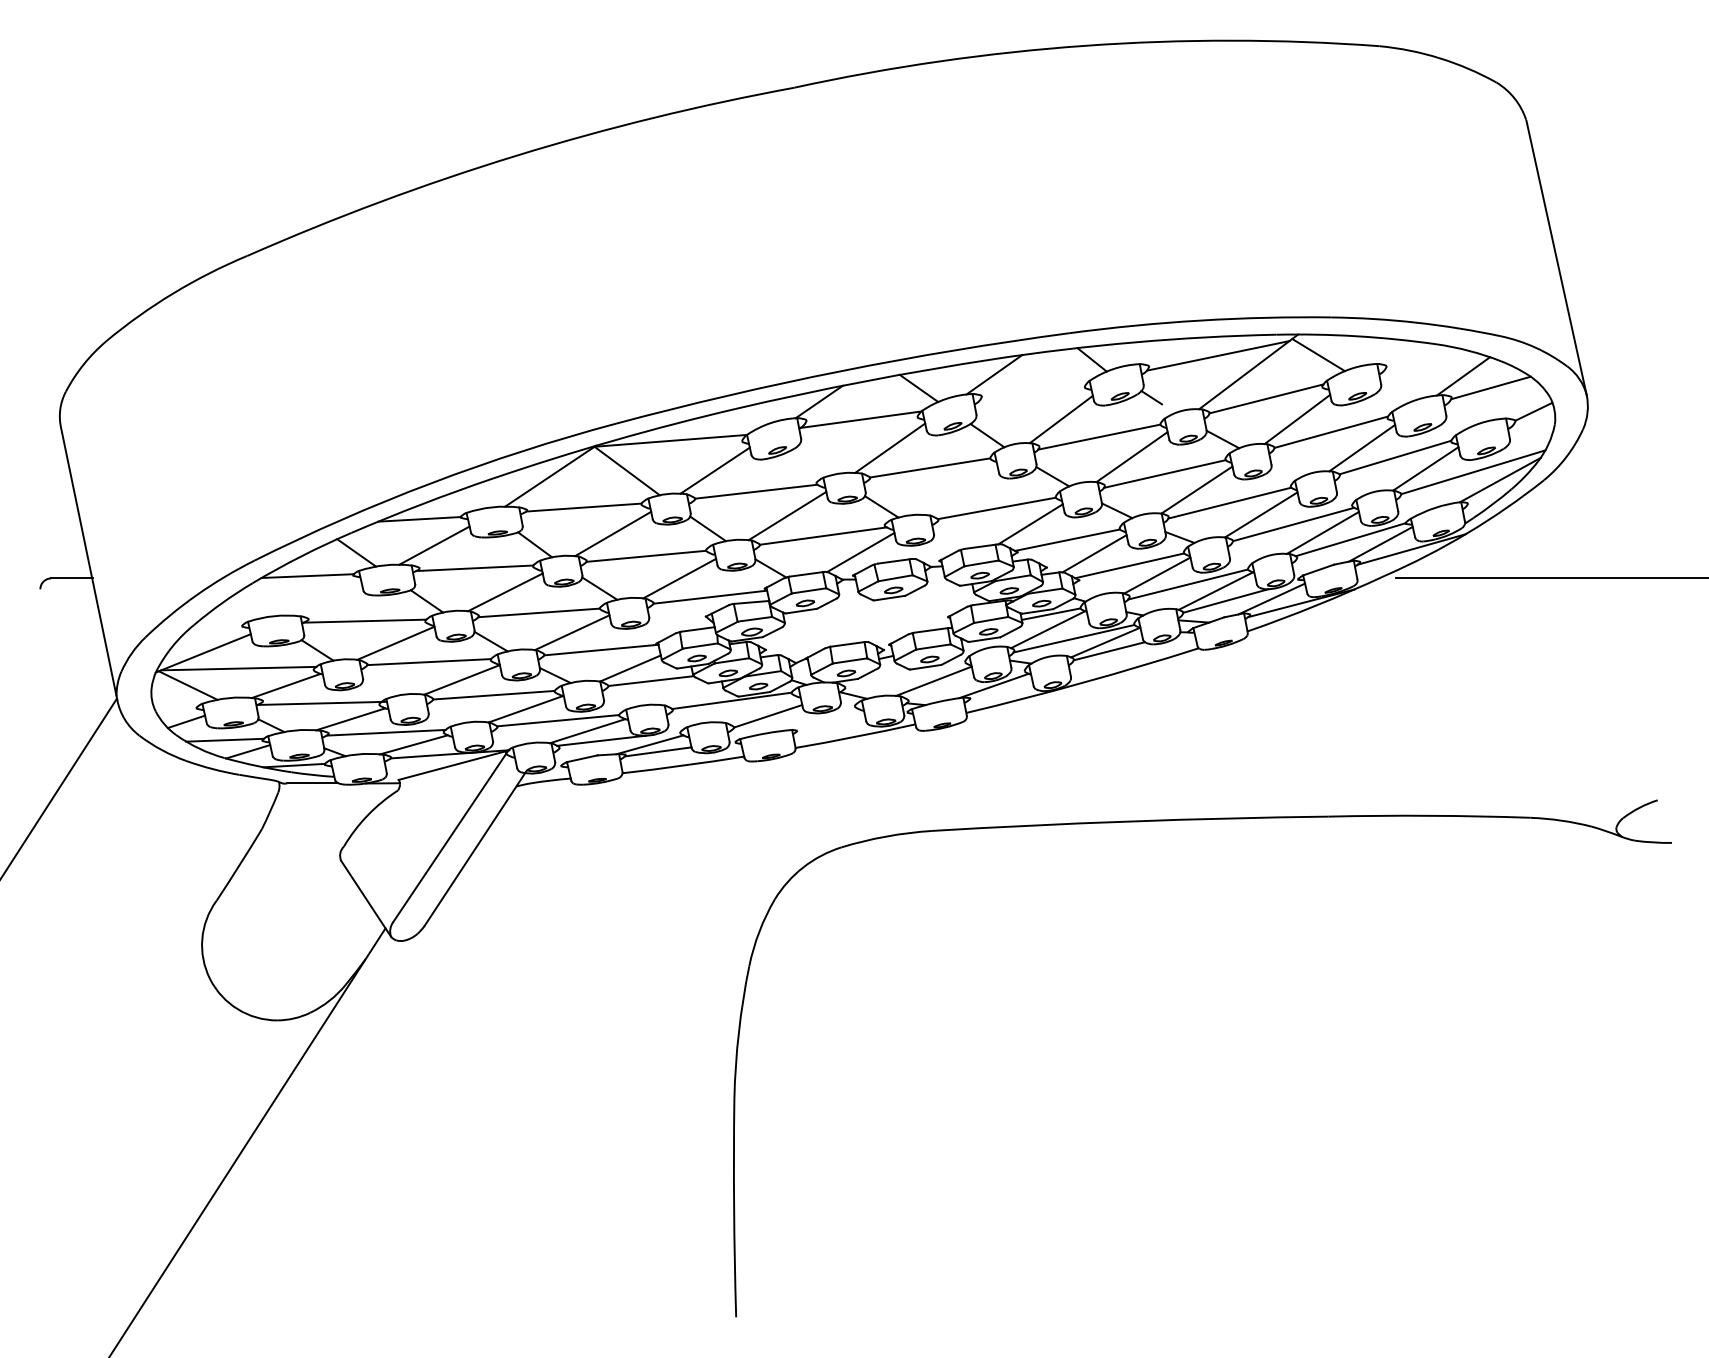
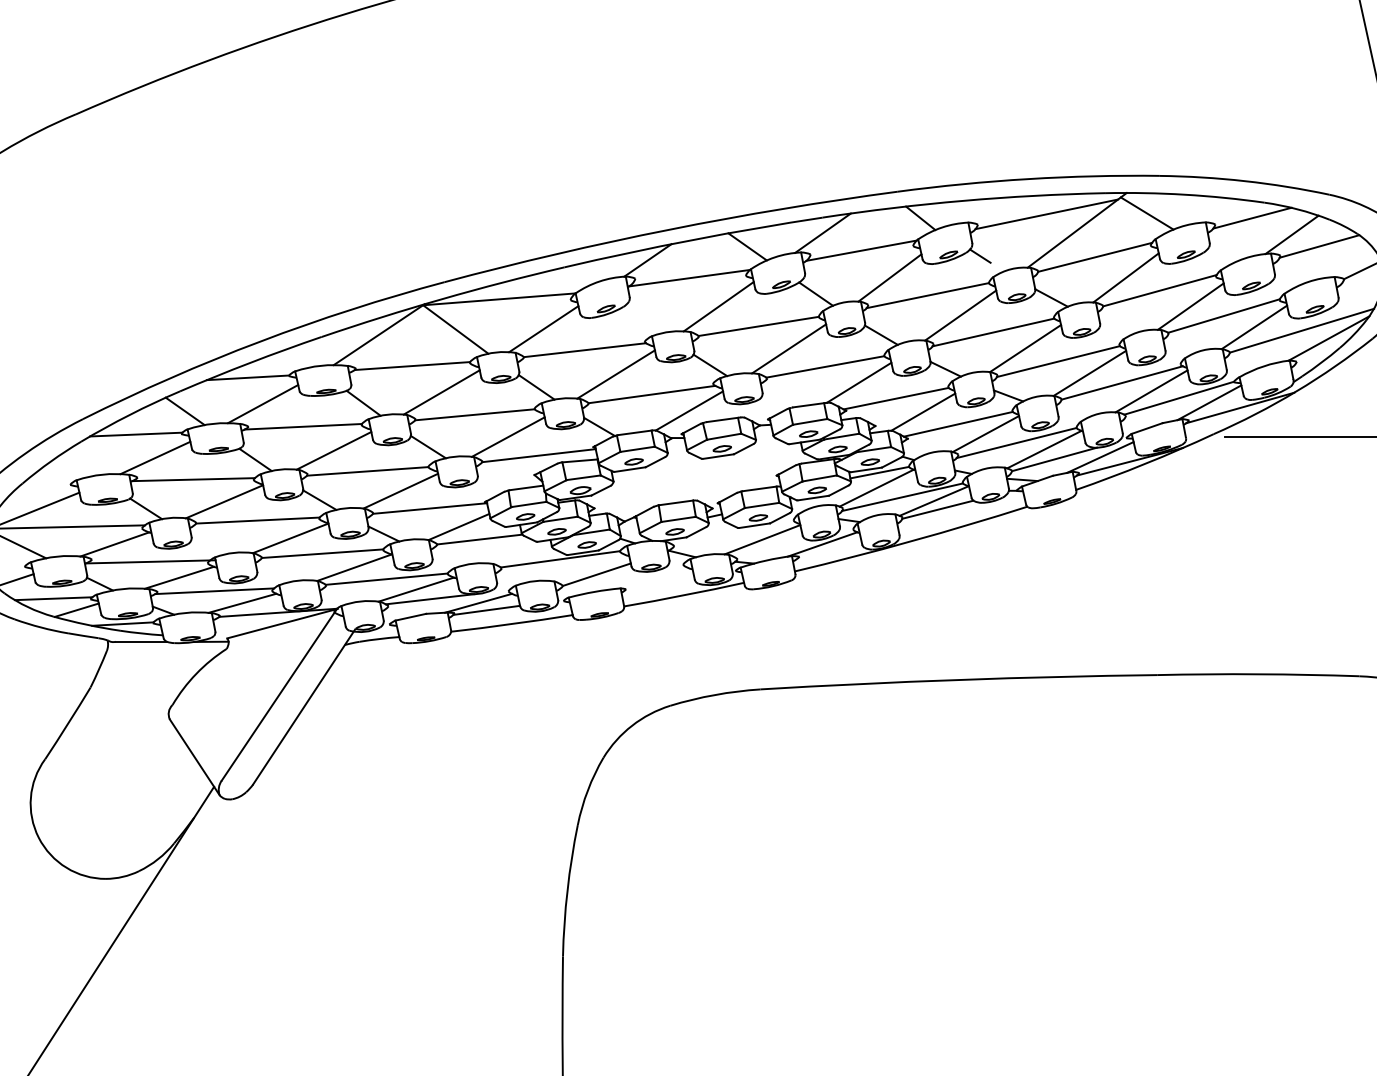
line: (1423, 359) -> (1252, 217), added
line: (1032, 392) -> (861, 250), added
line: (960, 489) -> (789, 347), added
line: (326, 599) -> (155, 457), added

